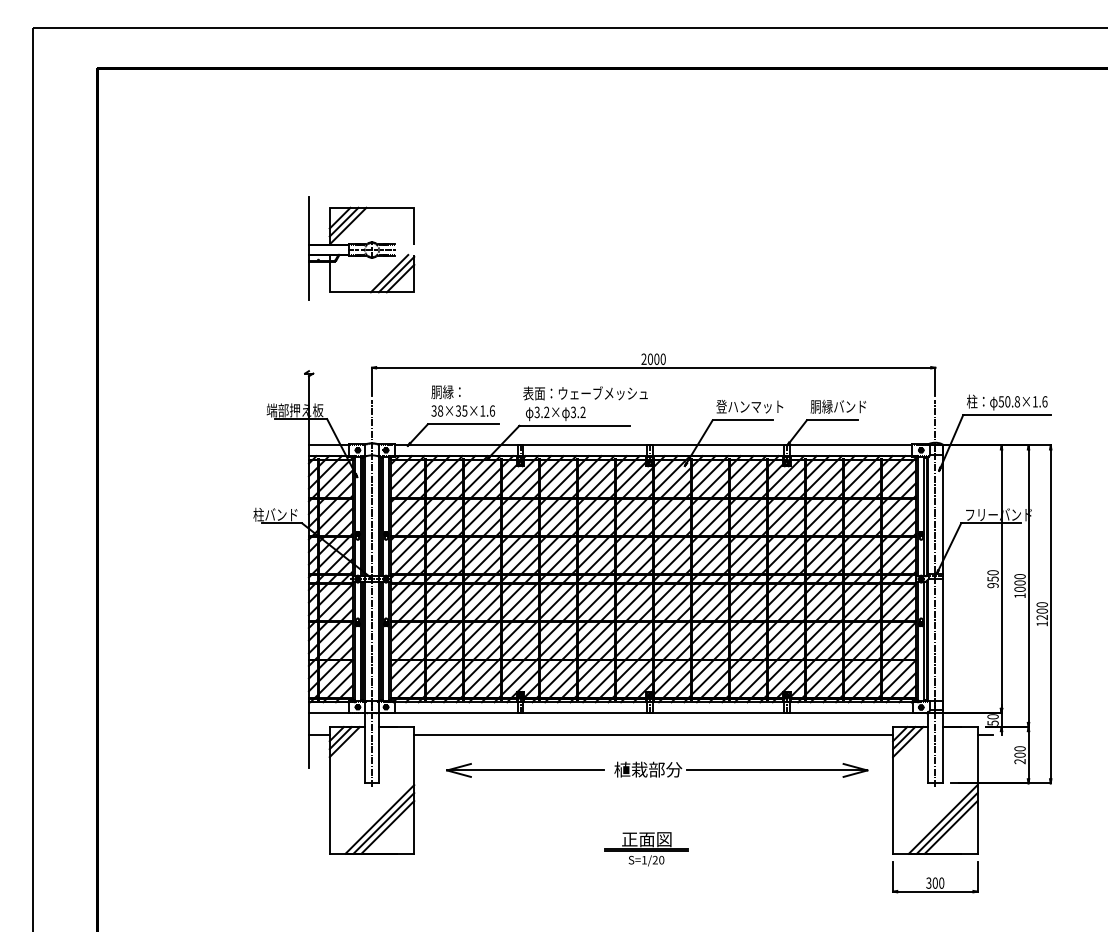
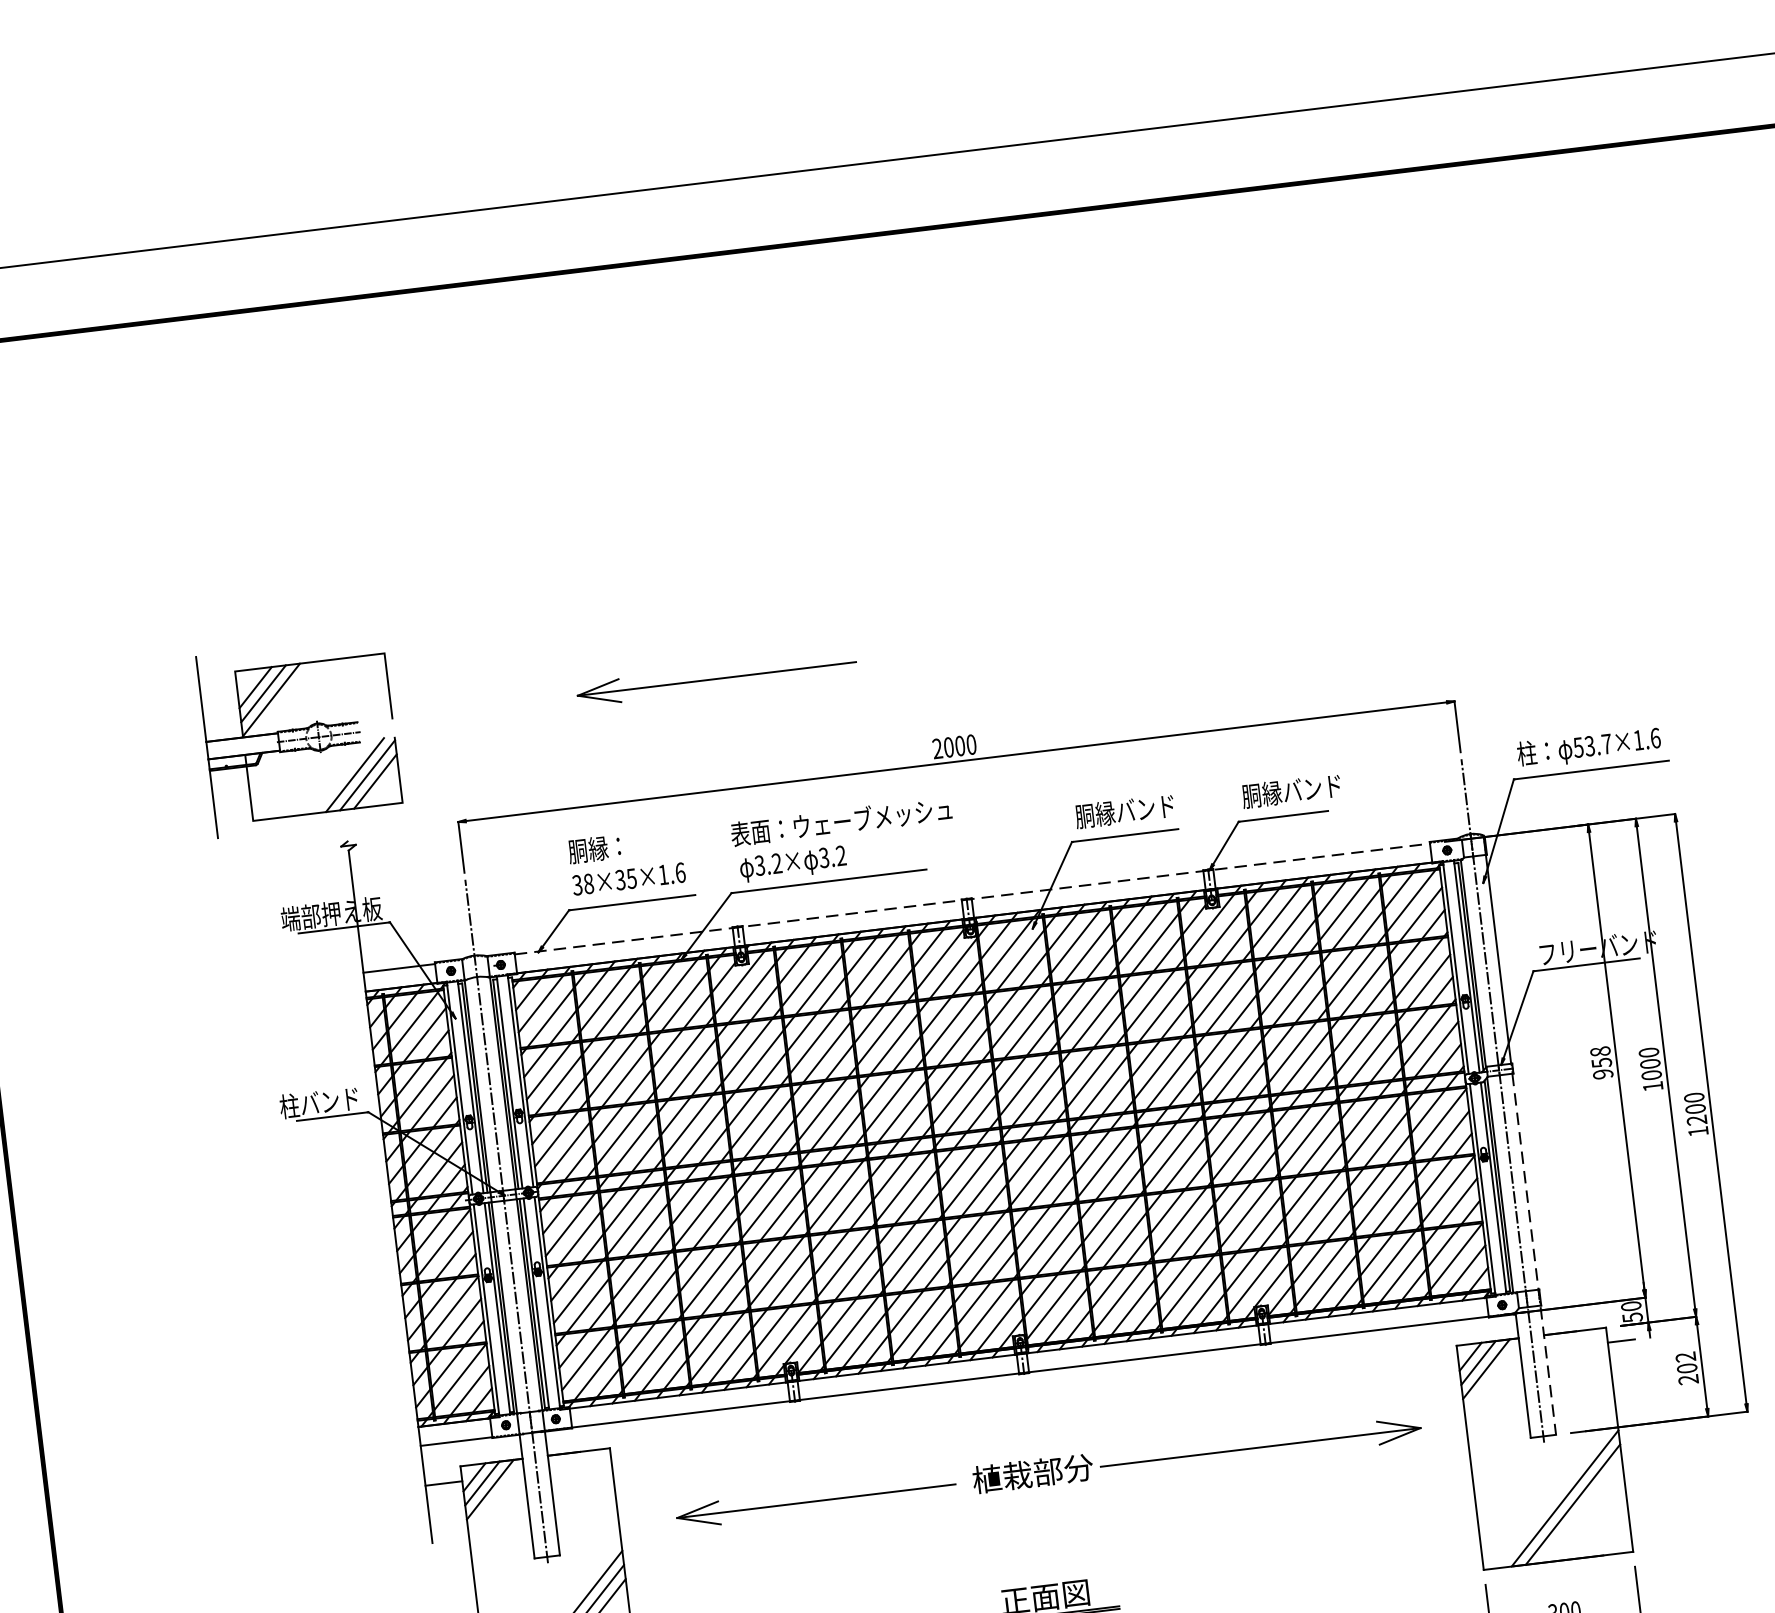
part: (361, 248) -> (299, 736), moved
part: (525, 305) -> (716, 679), added
text: (1012, 401) -> (1598, 744), 50.8×1.6 -> 53.7×1.6
text: (749, 406) -> (1134, 809), 登ハンマット -> 胴縁バンド
line: (653, 445) -> (972, 899), solid -> dashed
text: (993, 572) -> (1601, 1051), 950 -> 958
line: (942, 681) -> (1534, 1254), solid -> dashed
line: (653, 735) -> (1034, 1412), removed
text: (1019, 748) -> (1684, 1356), 200 -> 202
line: (950, 827) -> (1579, 1511), removed

